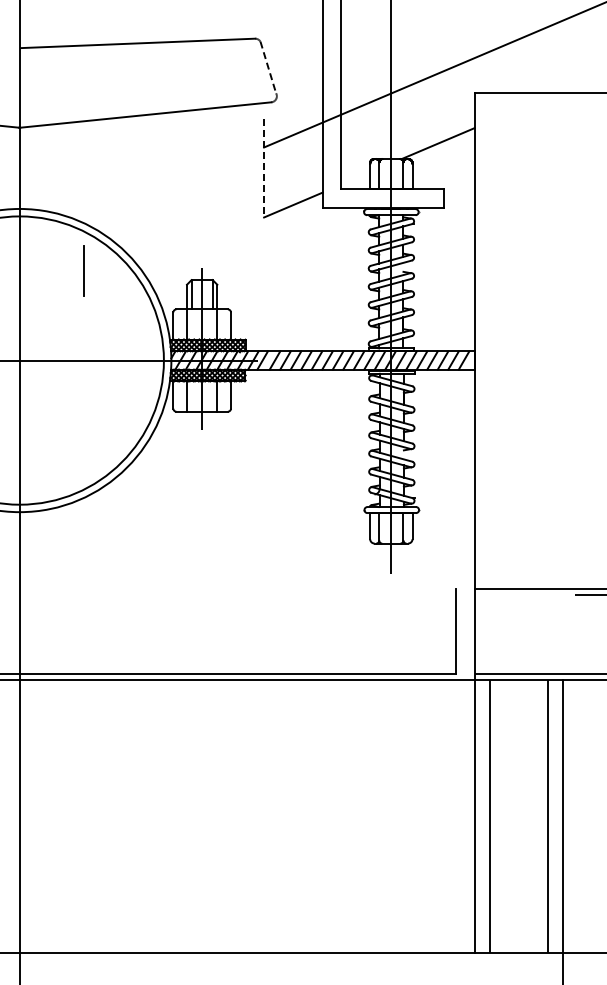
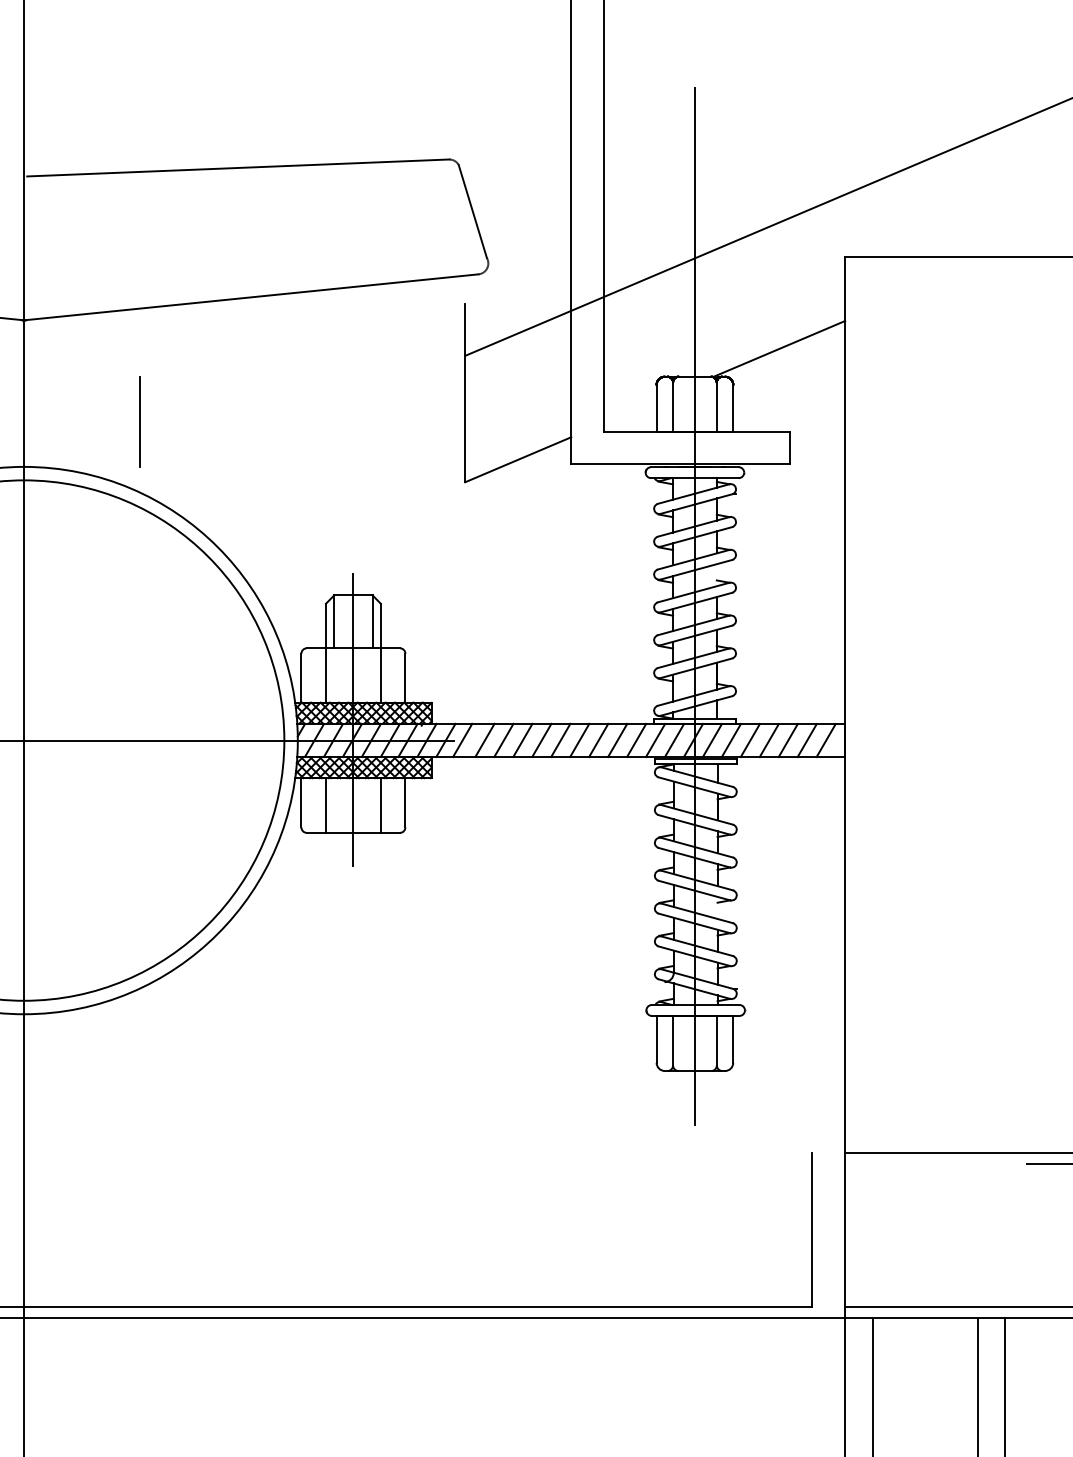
line: (268, 67) -> (473, 211), dashed -> solid
line: (264, 168) -> (465, 393), dashed -> solid
line: (83, 270) -> (139, 420), moved

